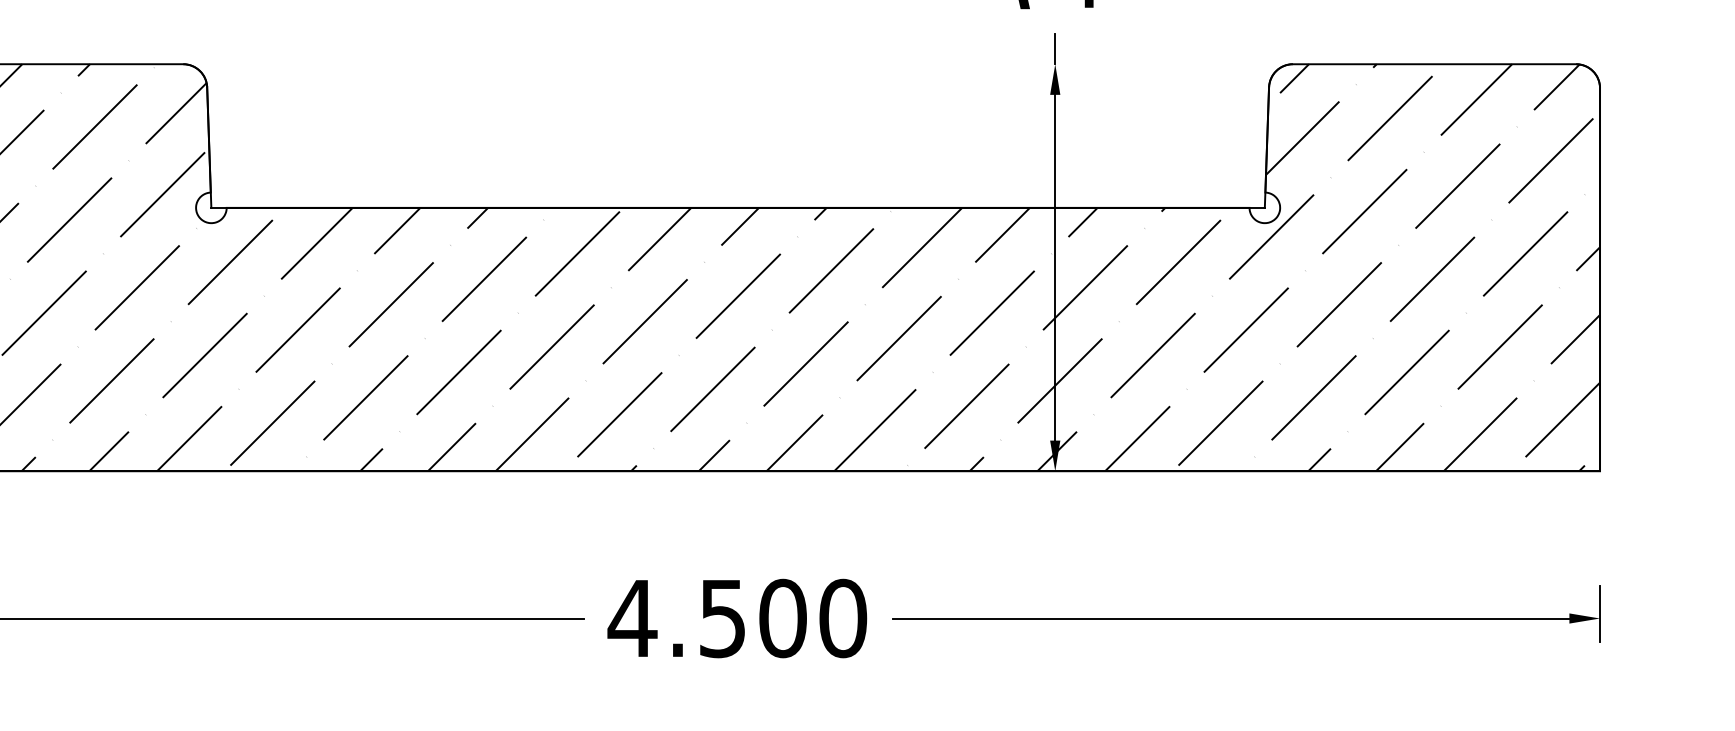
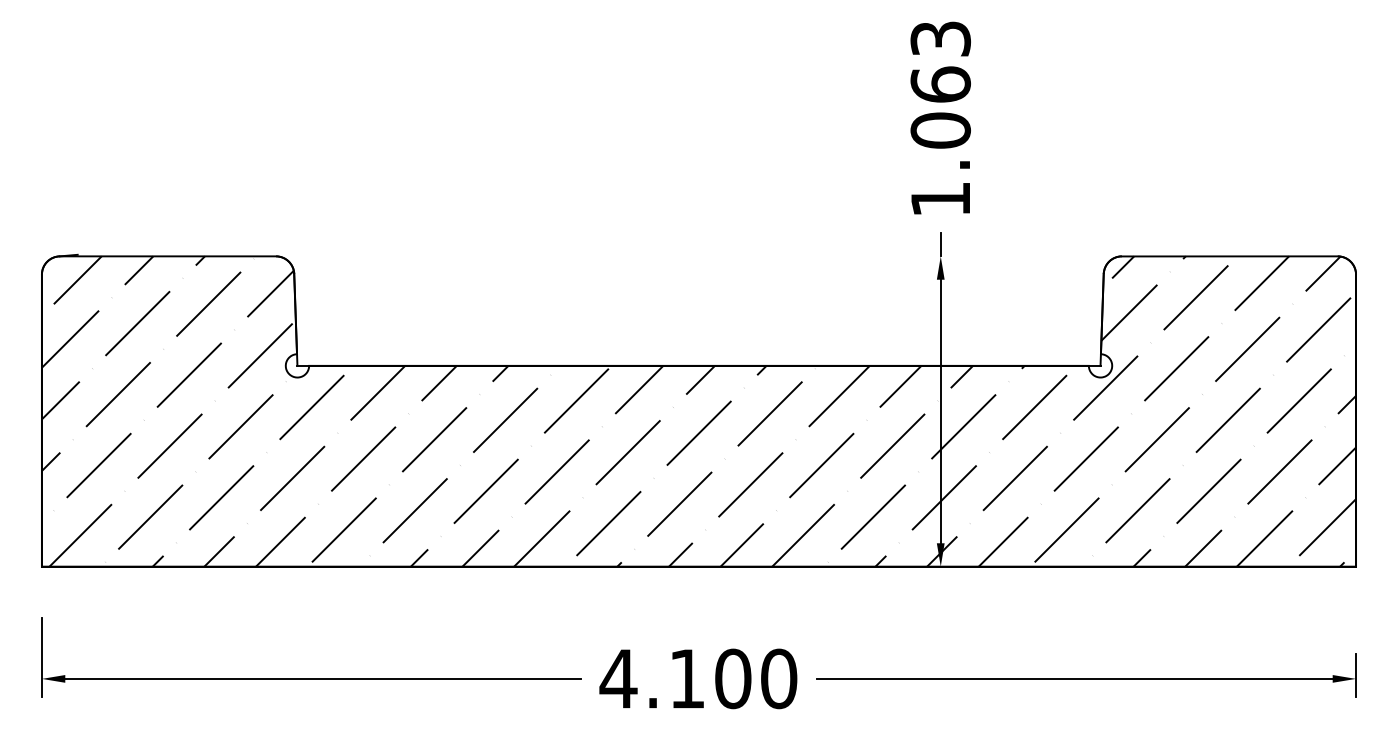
text: (723, 619) -> (687, 679), 4.500 -> 4.100

